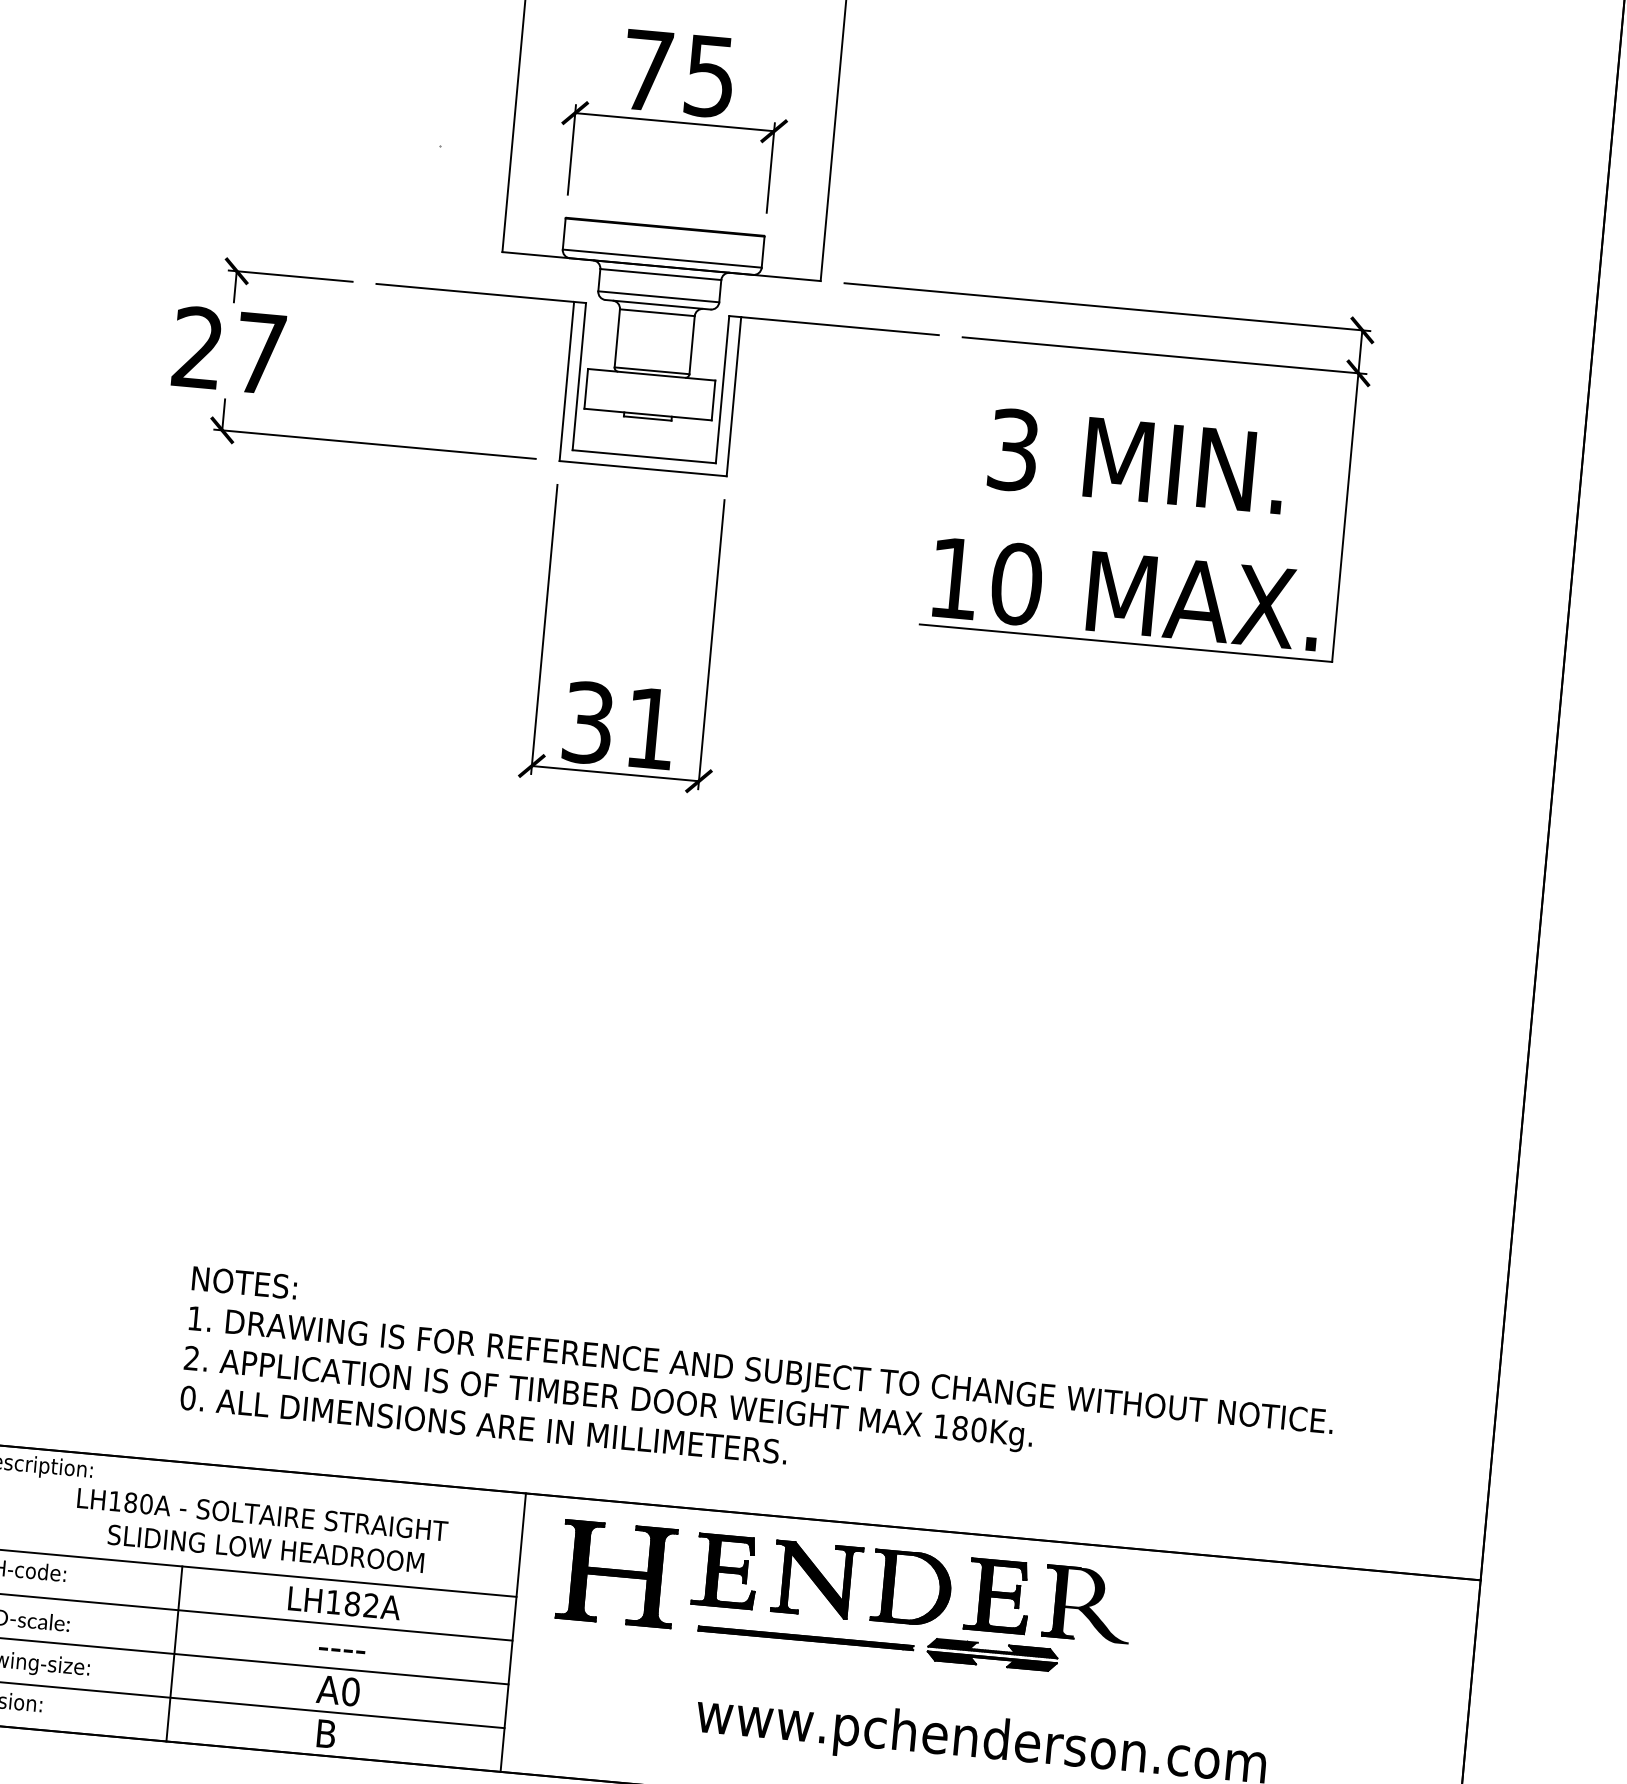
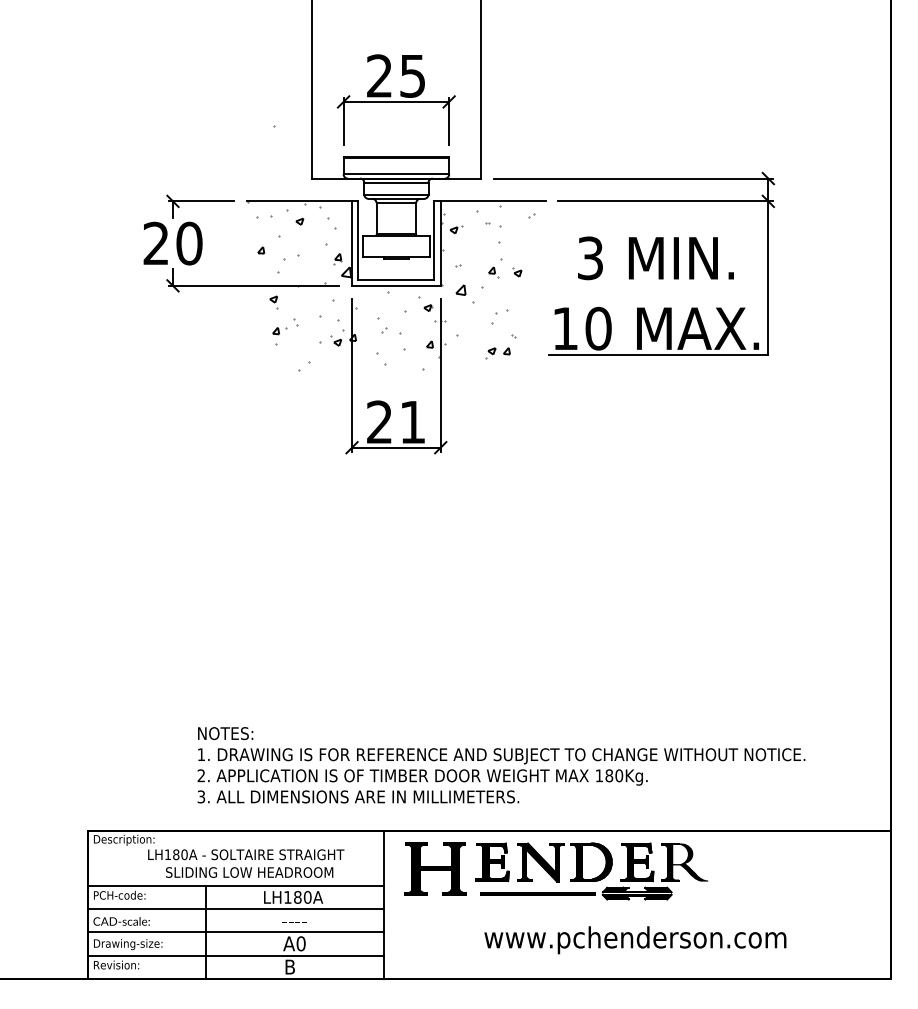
text: (647, 69) -> (379, 75), 75 -> 25
text: (260, 353) -> (189, 243), 27 -> 20
hatch: (633, 467) -> (391, 285), added
text: (587, 723) -> (379, 422), 31 -> 21
text: (188, 1397) -> (201, 796), 0. -> 3.
text: (370, 1605) -> (307, 897), LH182A -> LH180A

